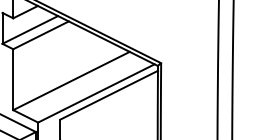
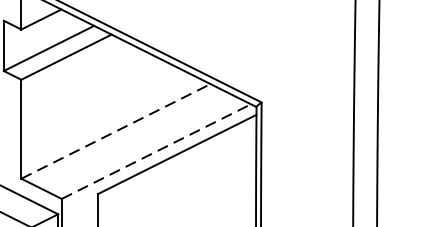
line: (71, 80) -> (115, 130), solid -> dashed
line: (96, 93) -> (156, 151), solid -> dashed

